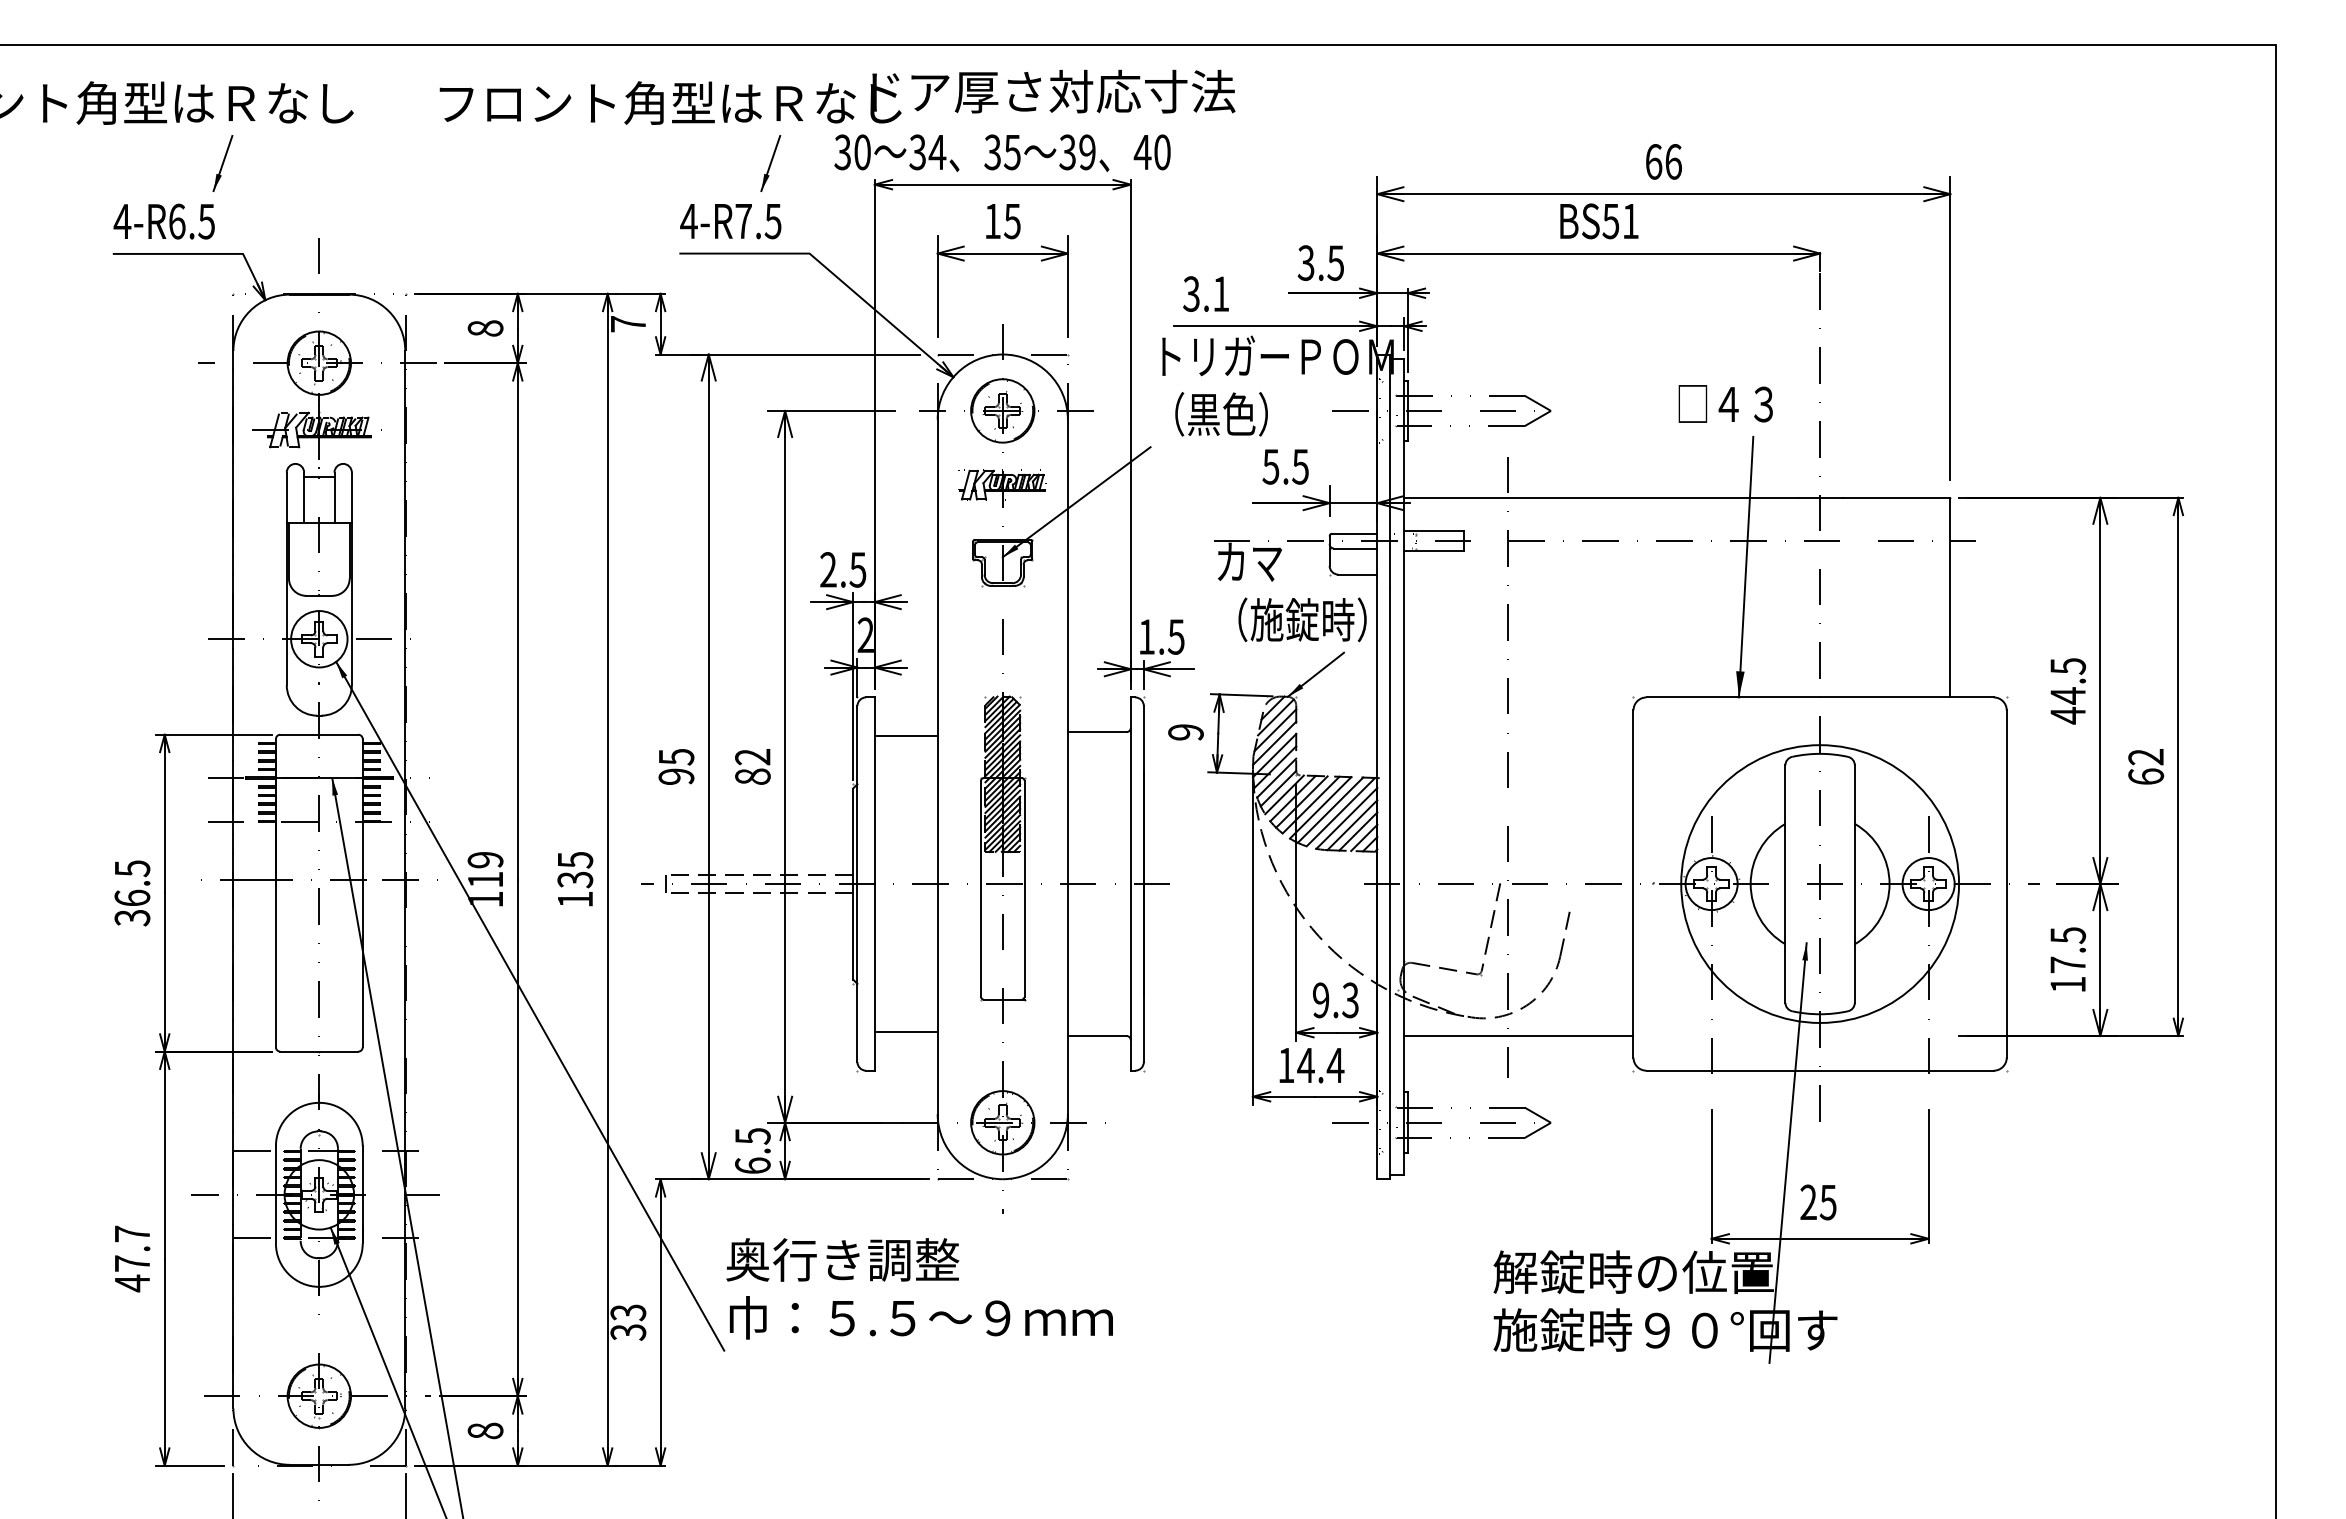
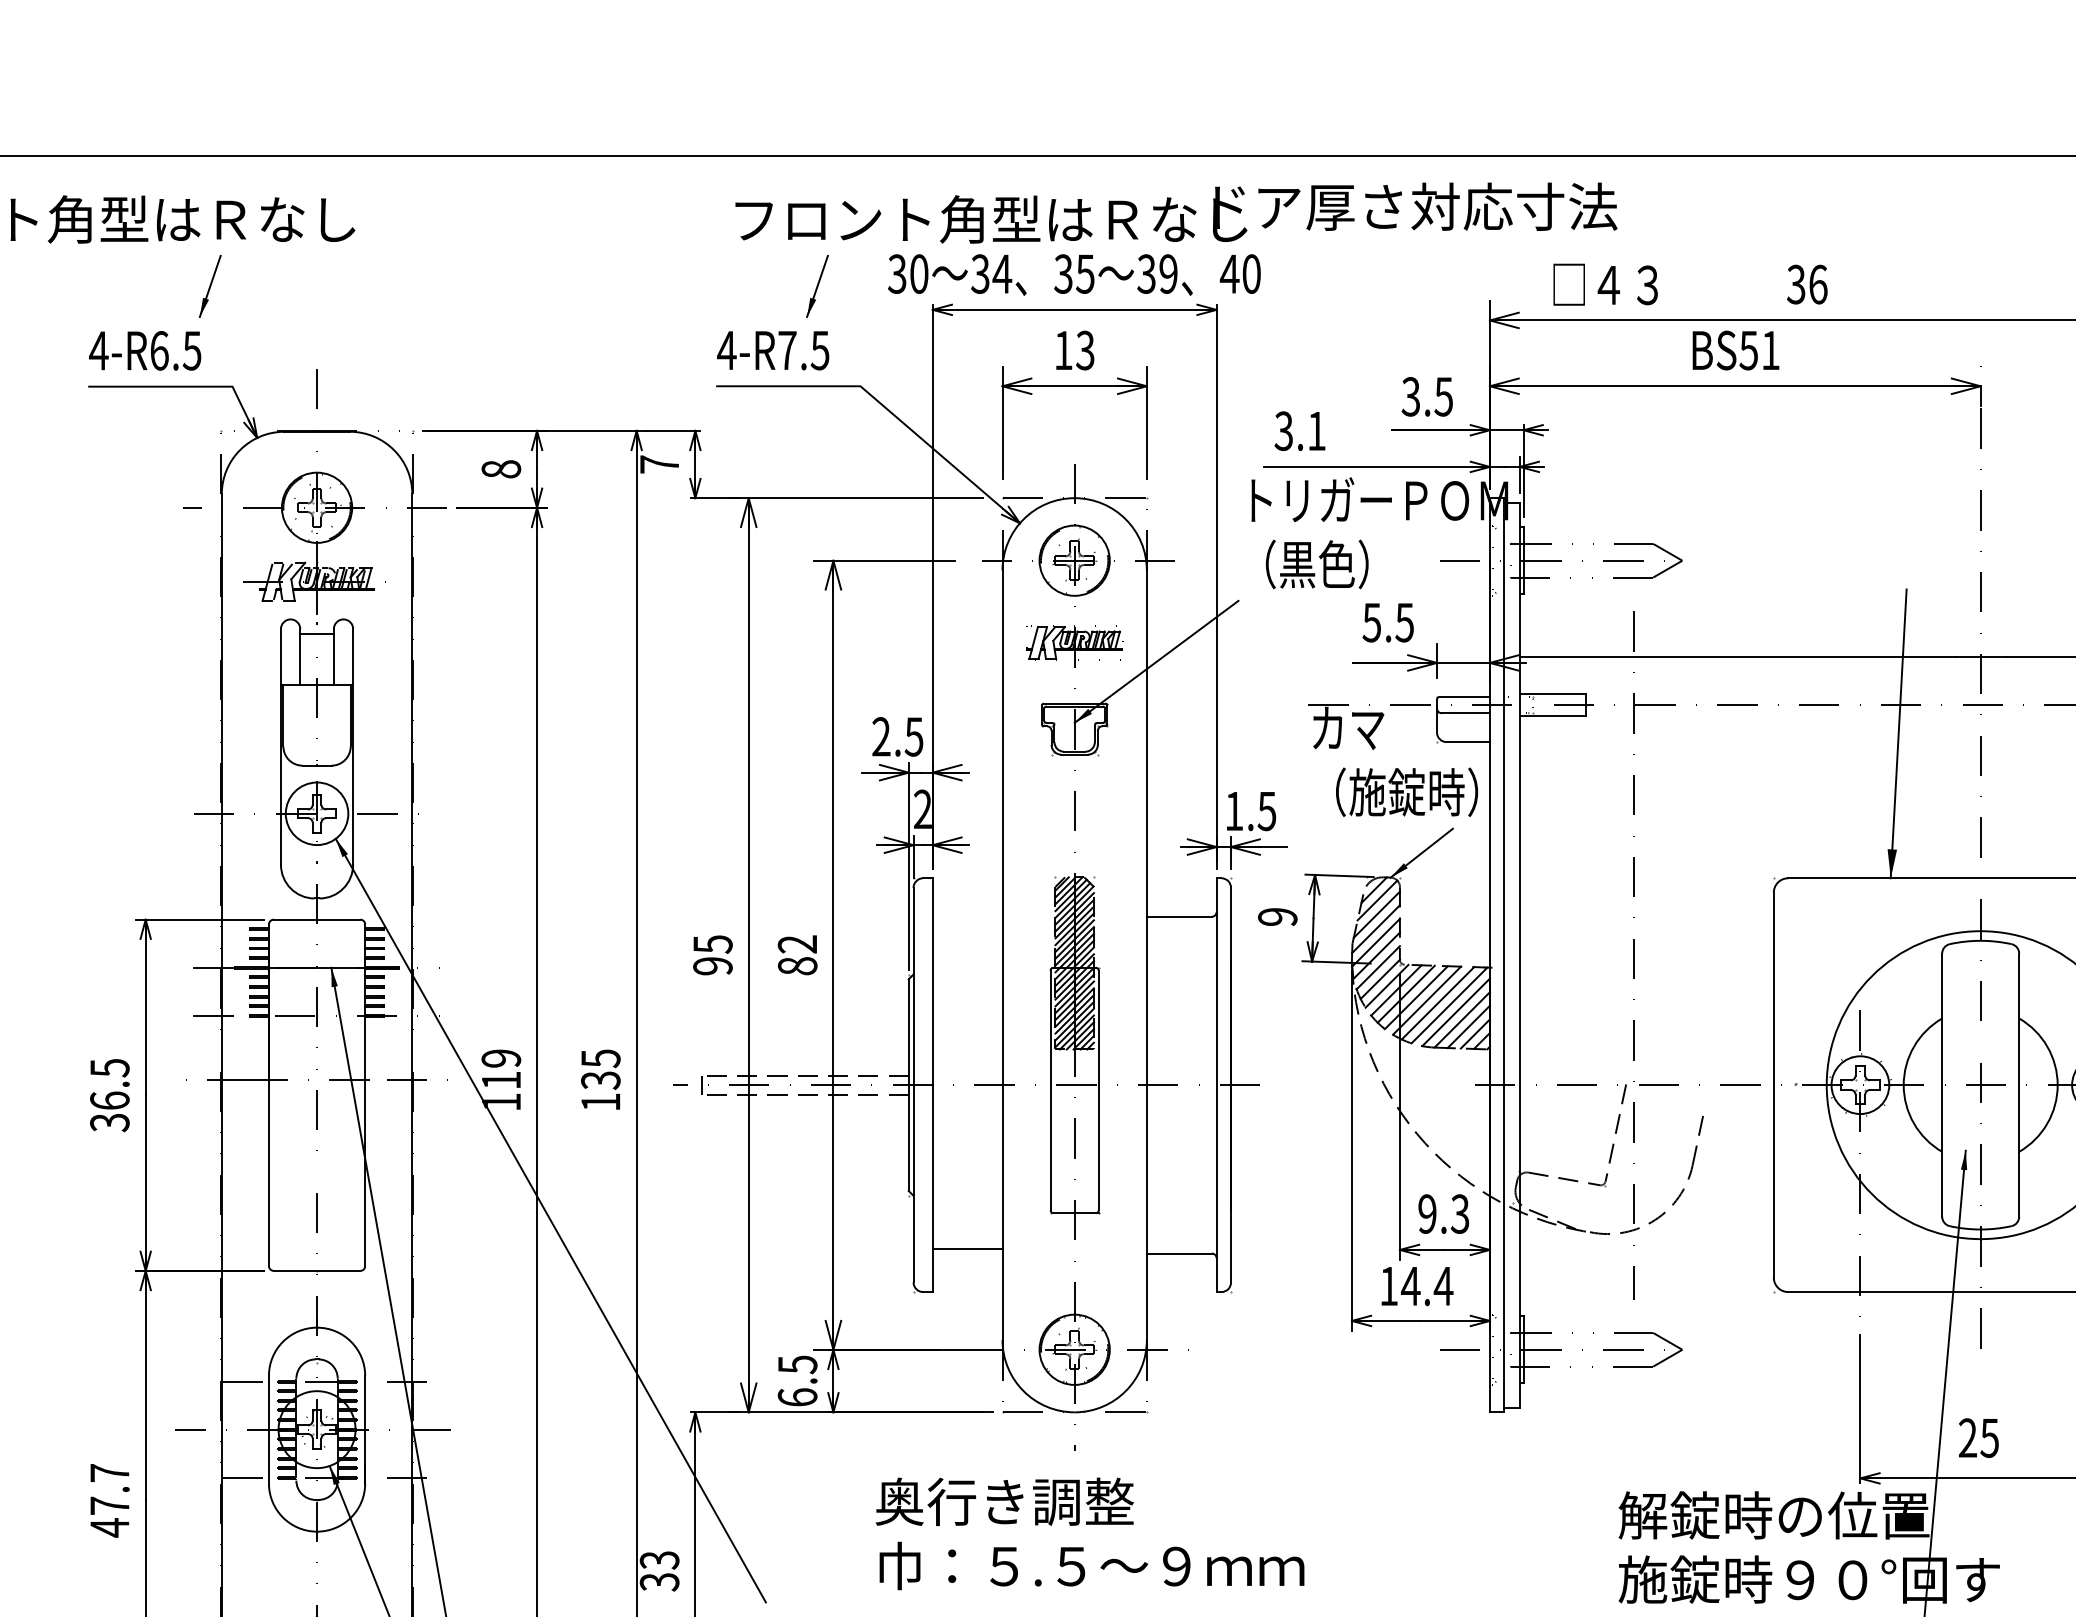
text: (837, 96) -> (1176, 212), moved
text: (1653, 161) -> (1795, 284), 66 -> 36
text: (1012, 220) -> (1085, 349), 15 -> 13
text: (1725, 403) -> (1605, 284), moved
line: (905, 736) -> (966, 921), removed
line: (1518, 1035) -> (1646, 1253), removed
text: (919, 1288) -> (1089, 1533), moved

